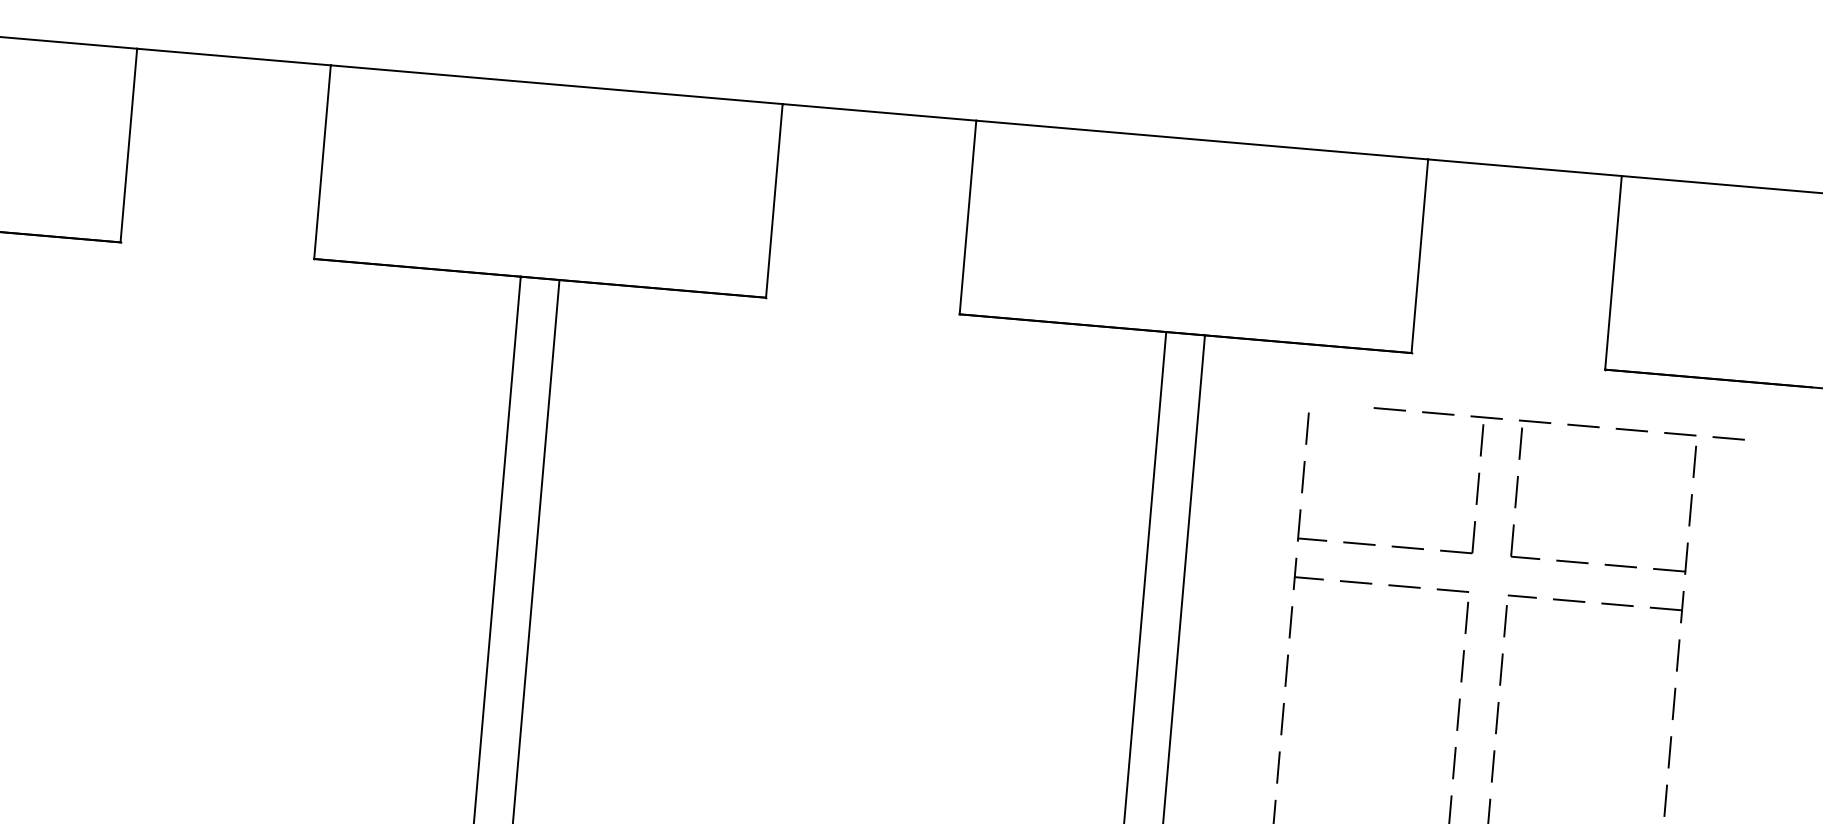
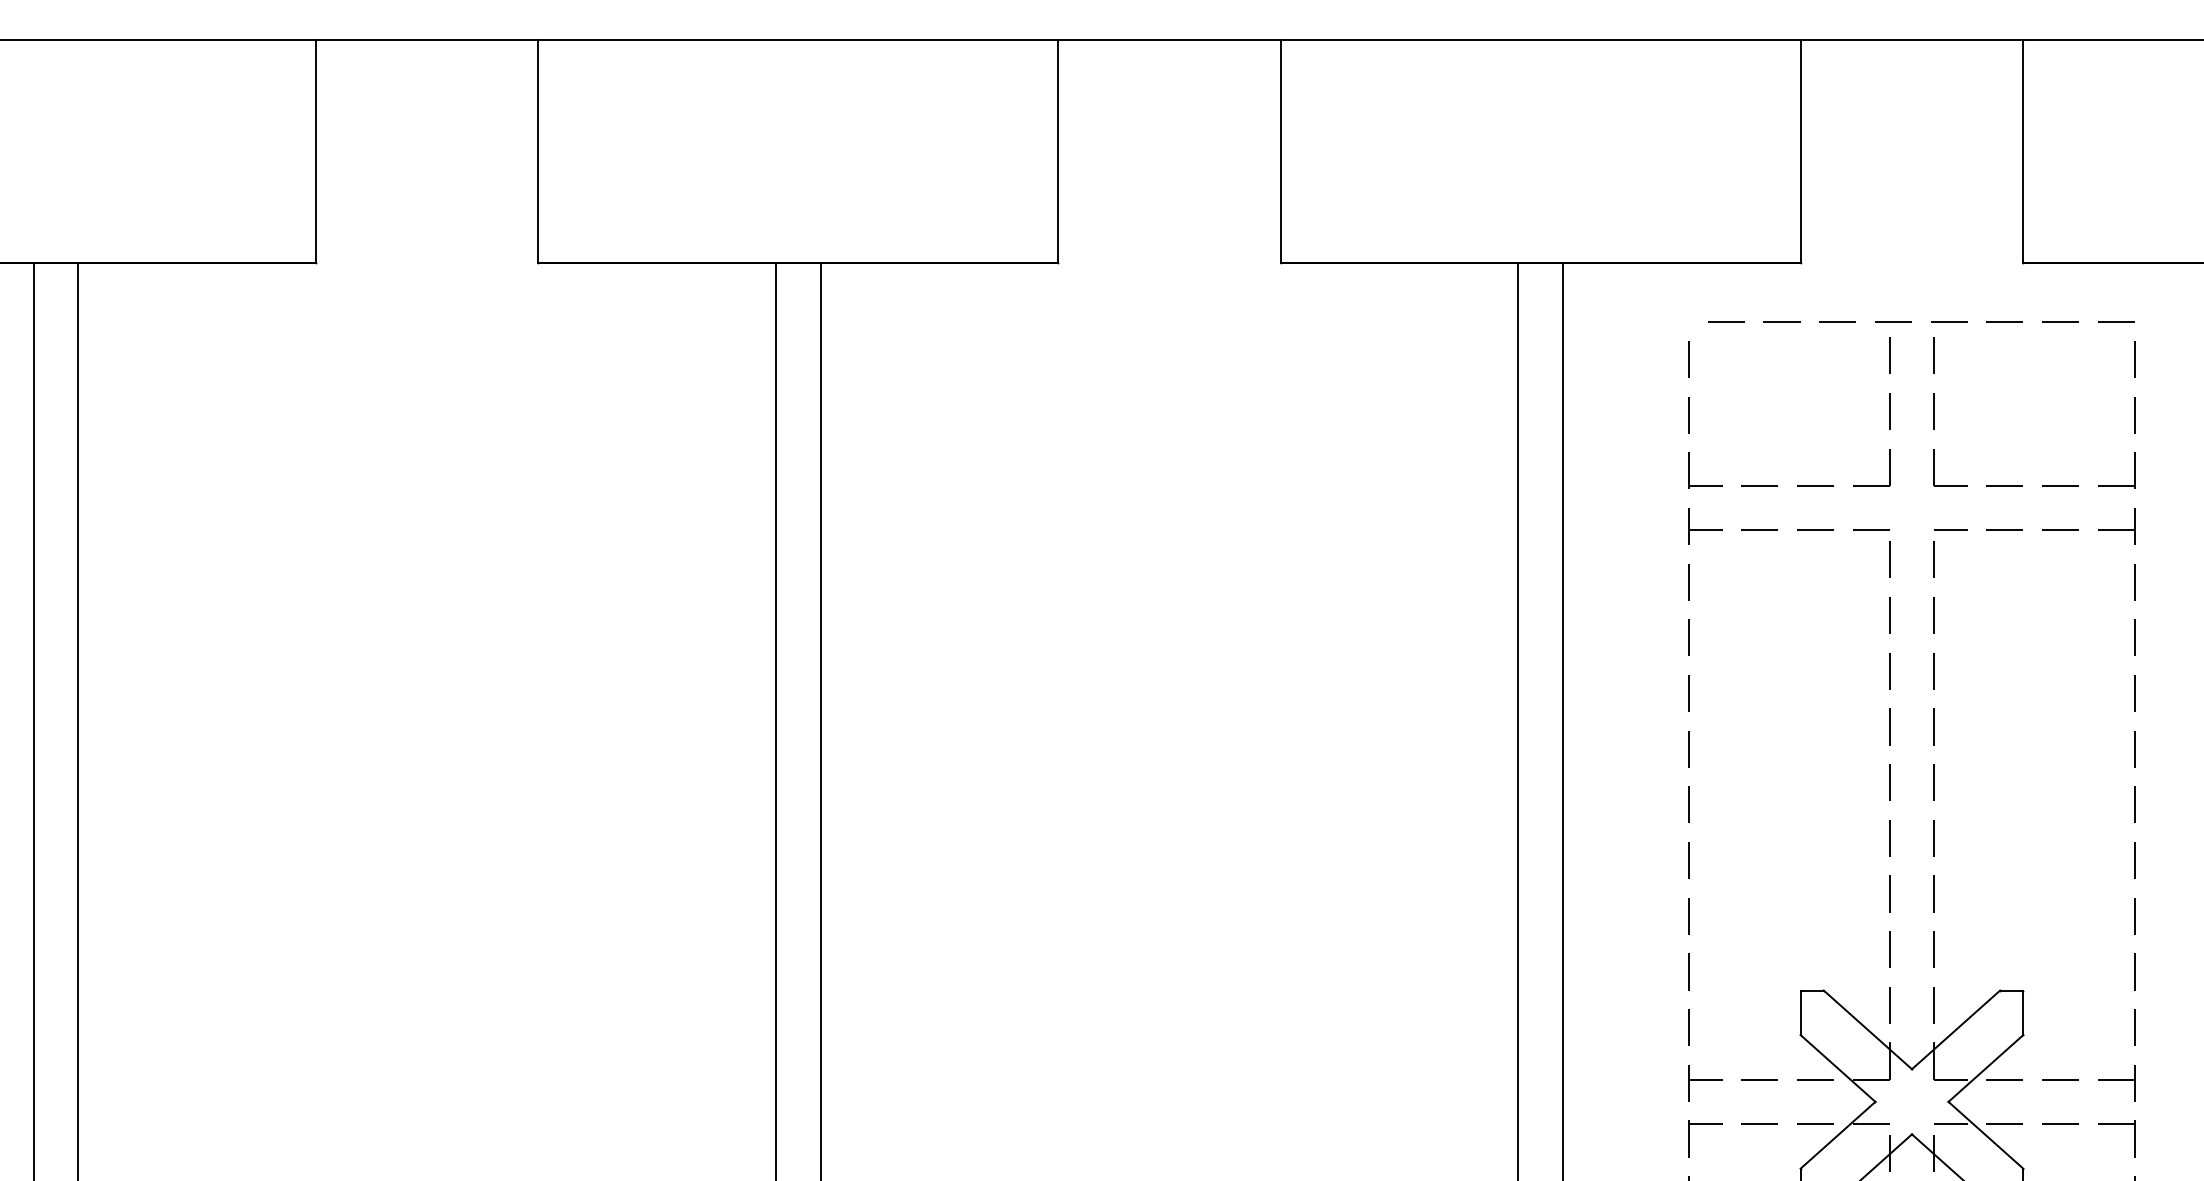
line: (1550, 422) -> (1911, 321), moved

